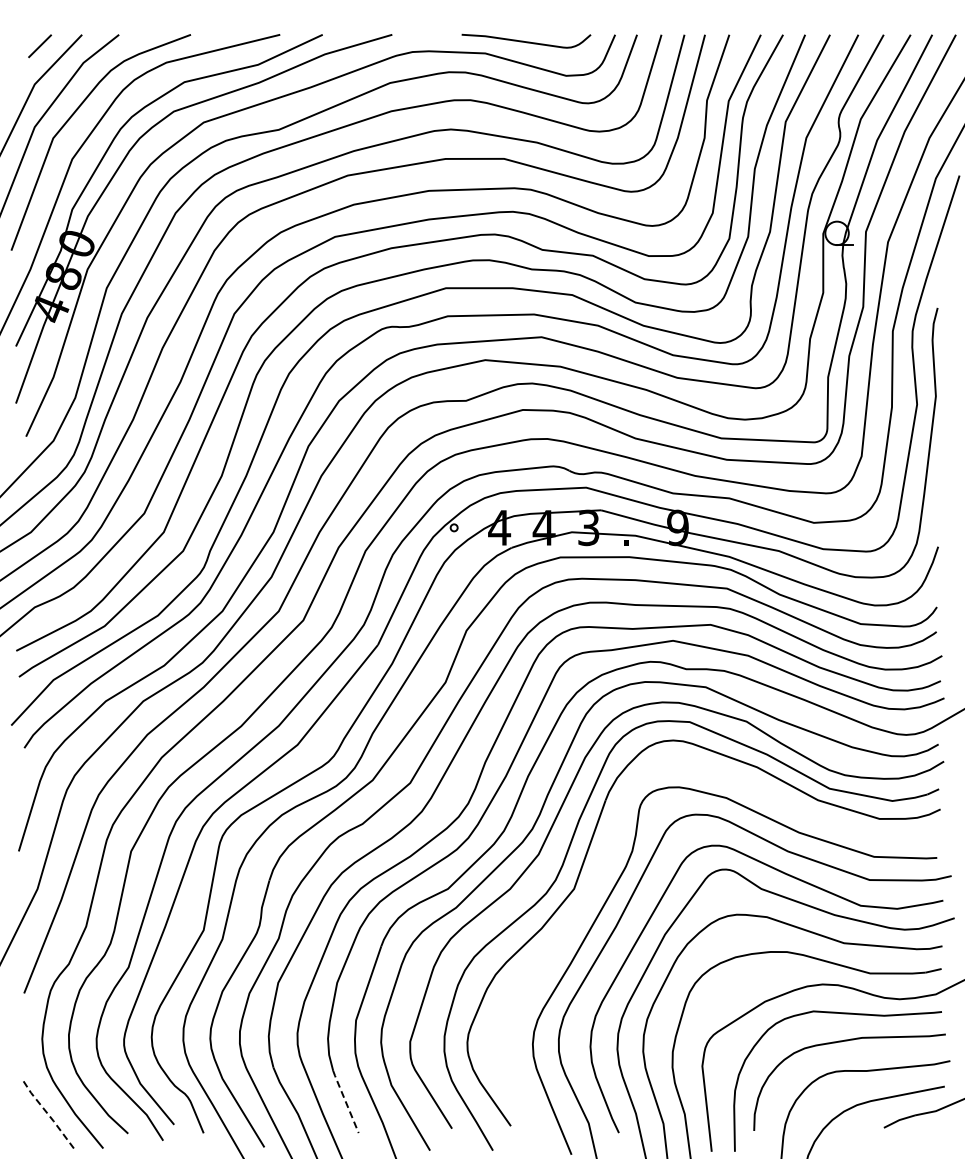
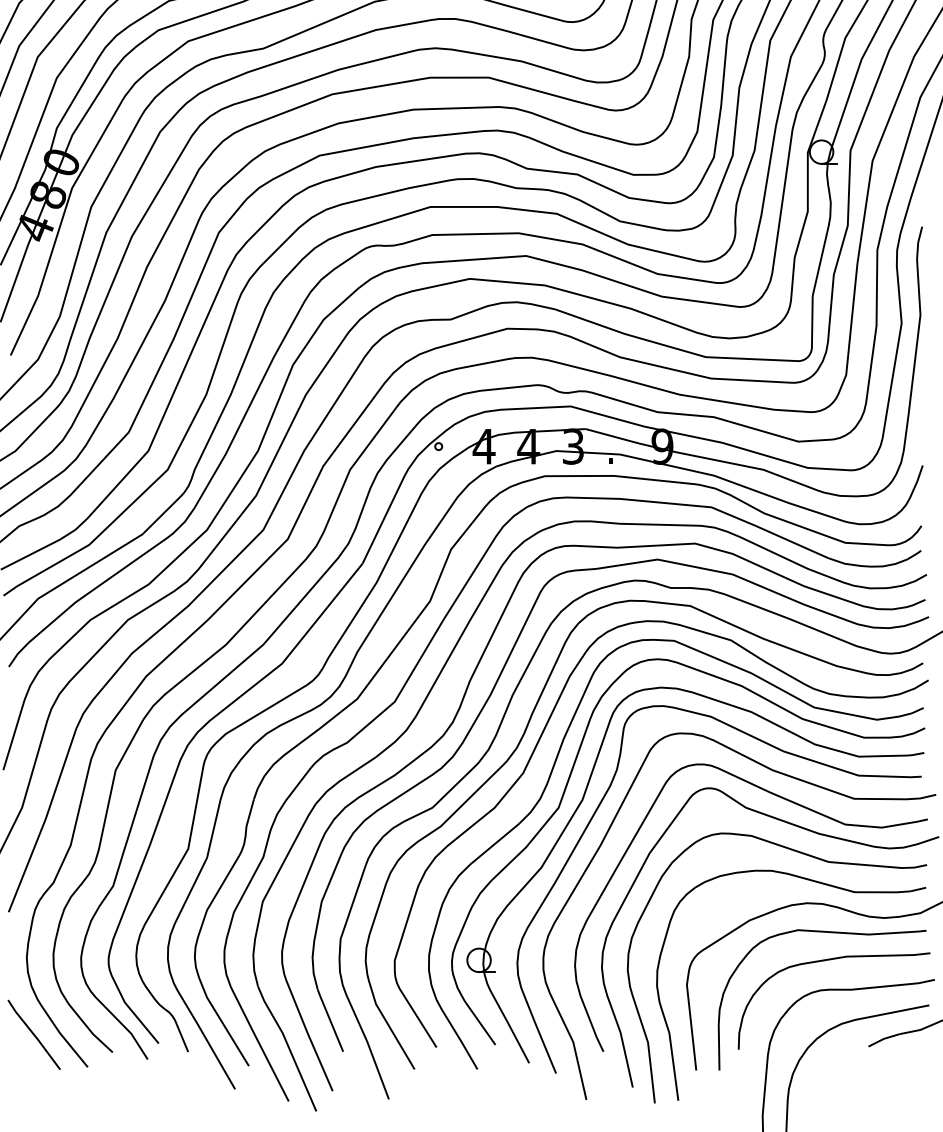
part: (595, 887) -> (580, 806), added
line: (345, 1101) -> (330, 1020), dashed -> solid
line: (49, 1116) -> (34, 1035), dashed -> solid

